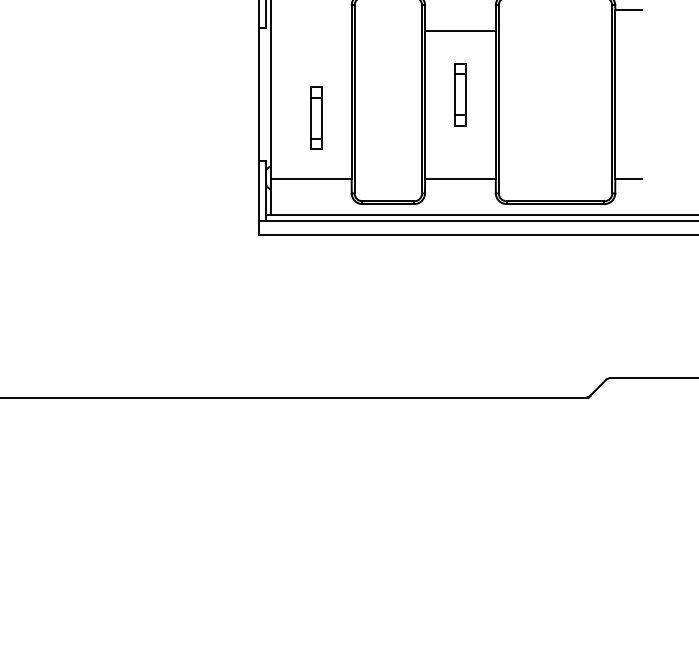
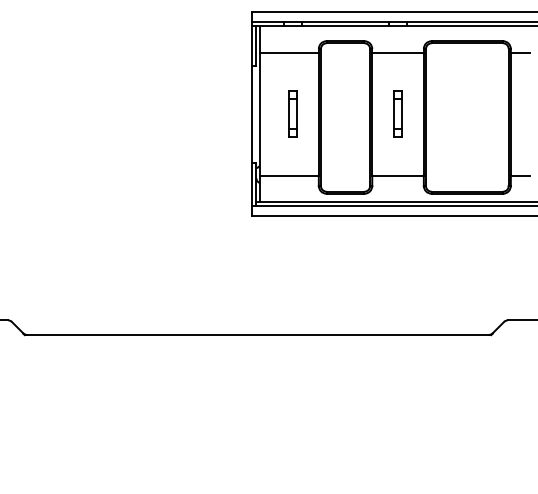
line: (311, 10) -> (289, 52), added
line: (459, 30) -> (397, 52), moved
part: (315, 117) -> (292, 113), moved

